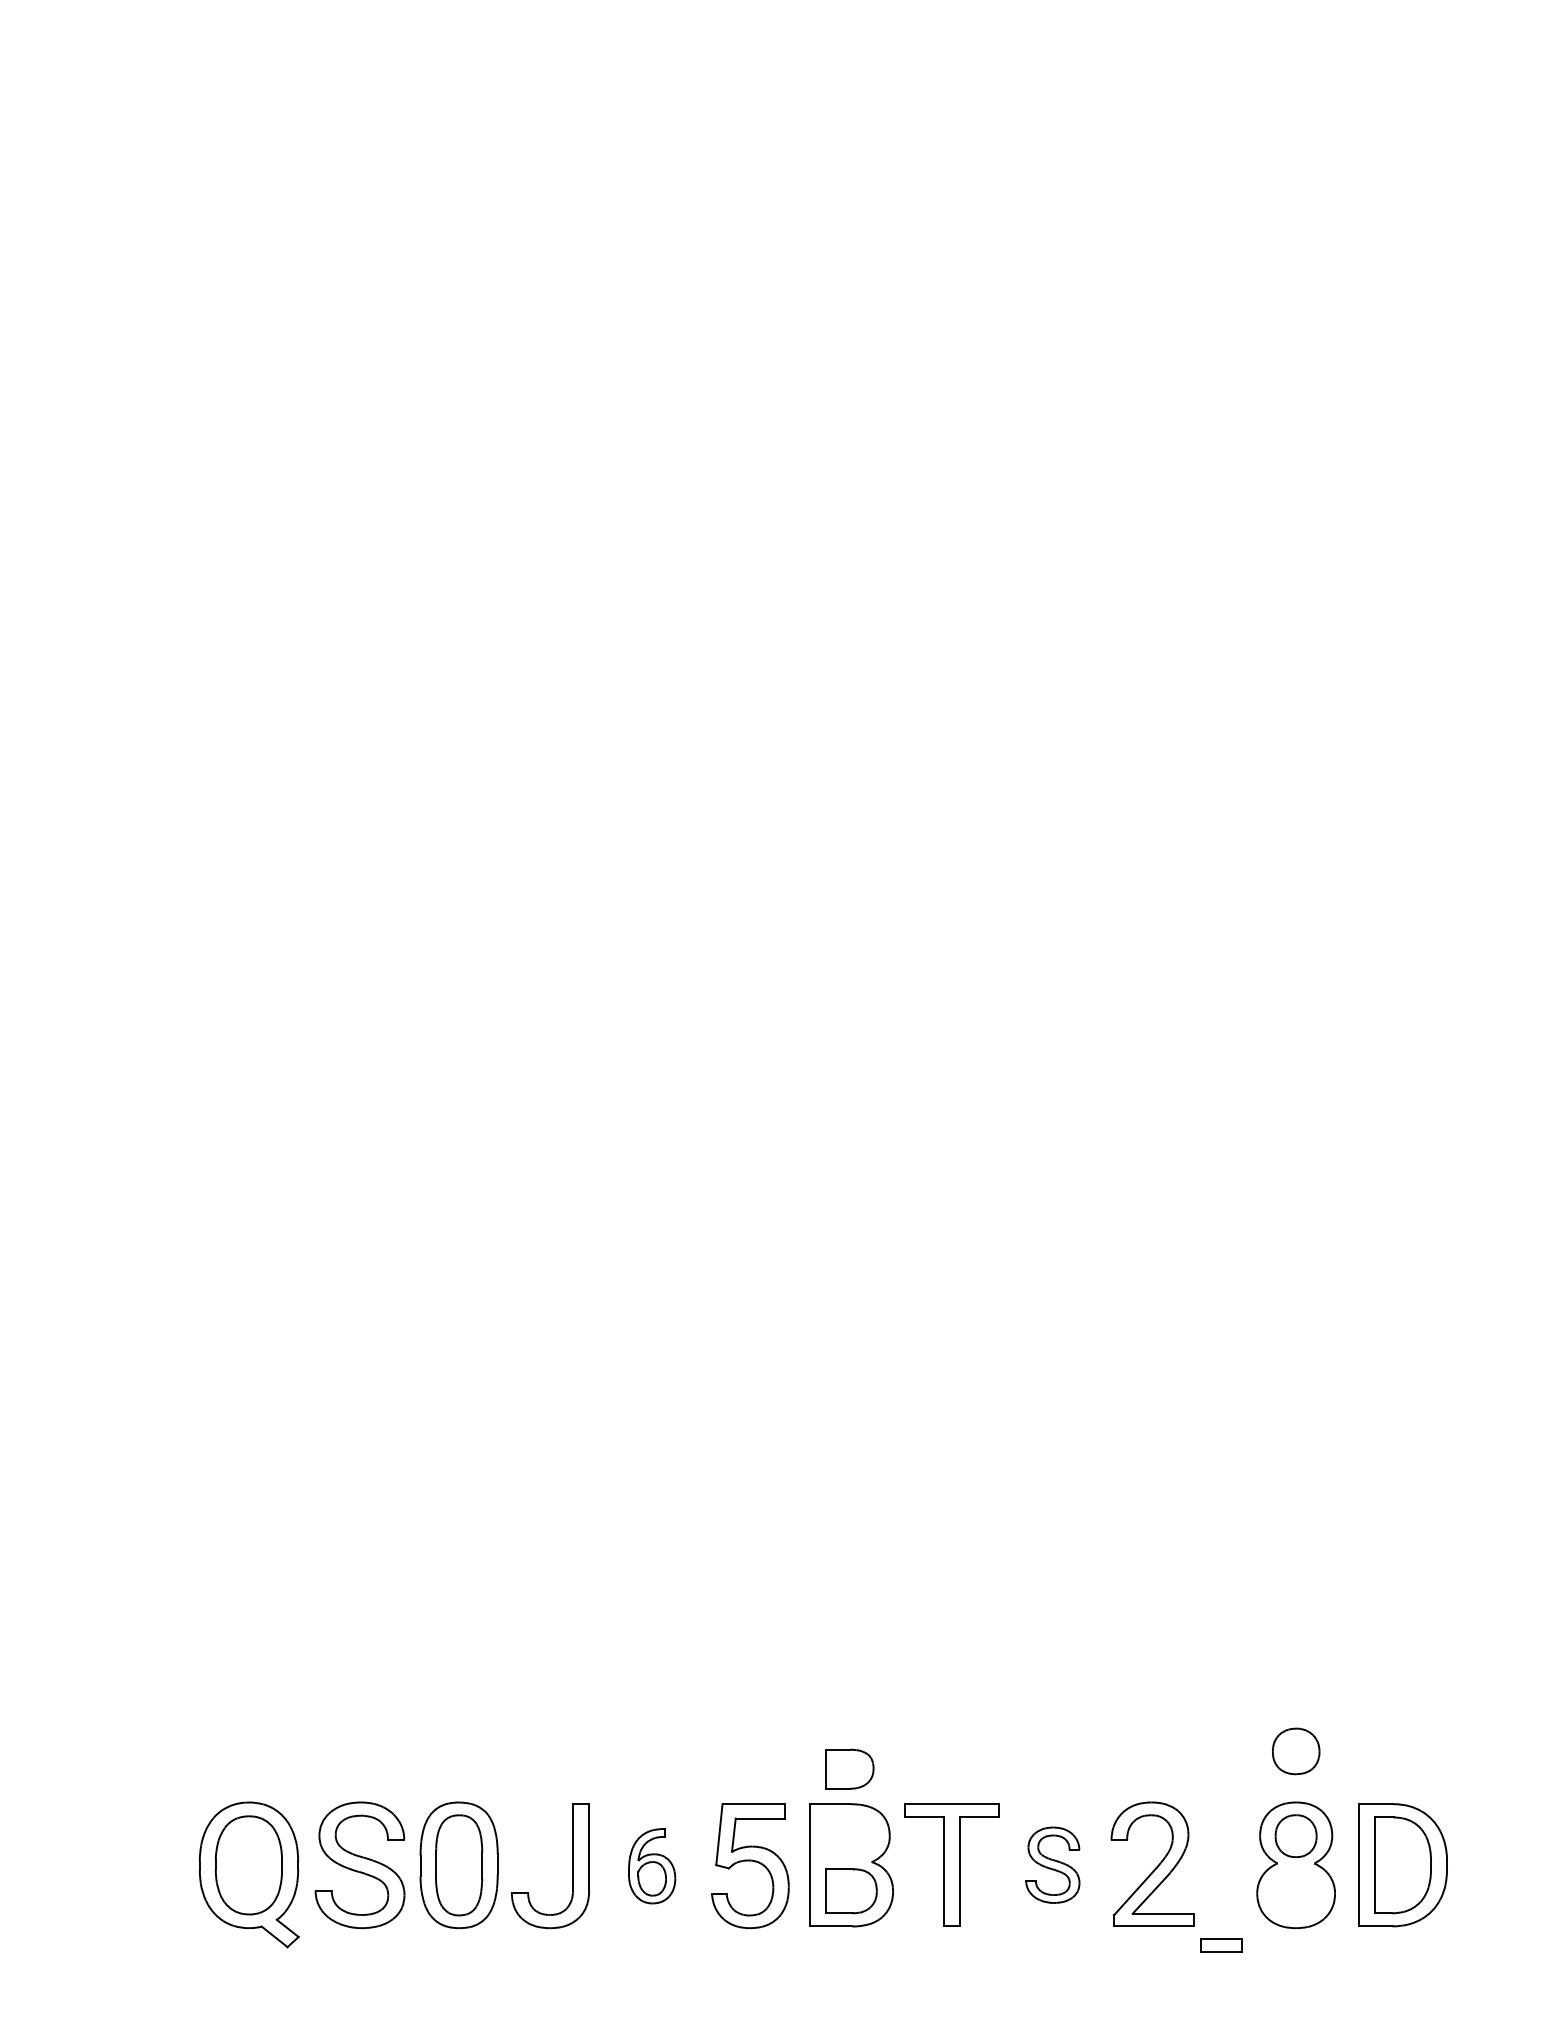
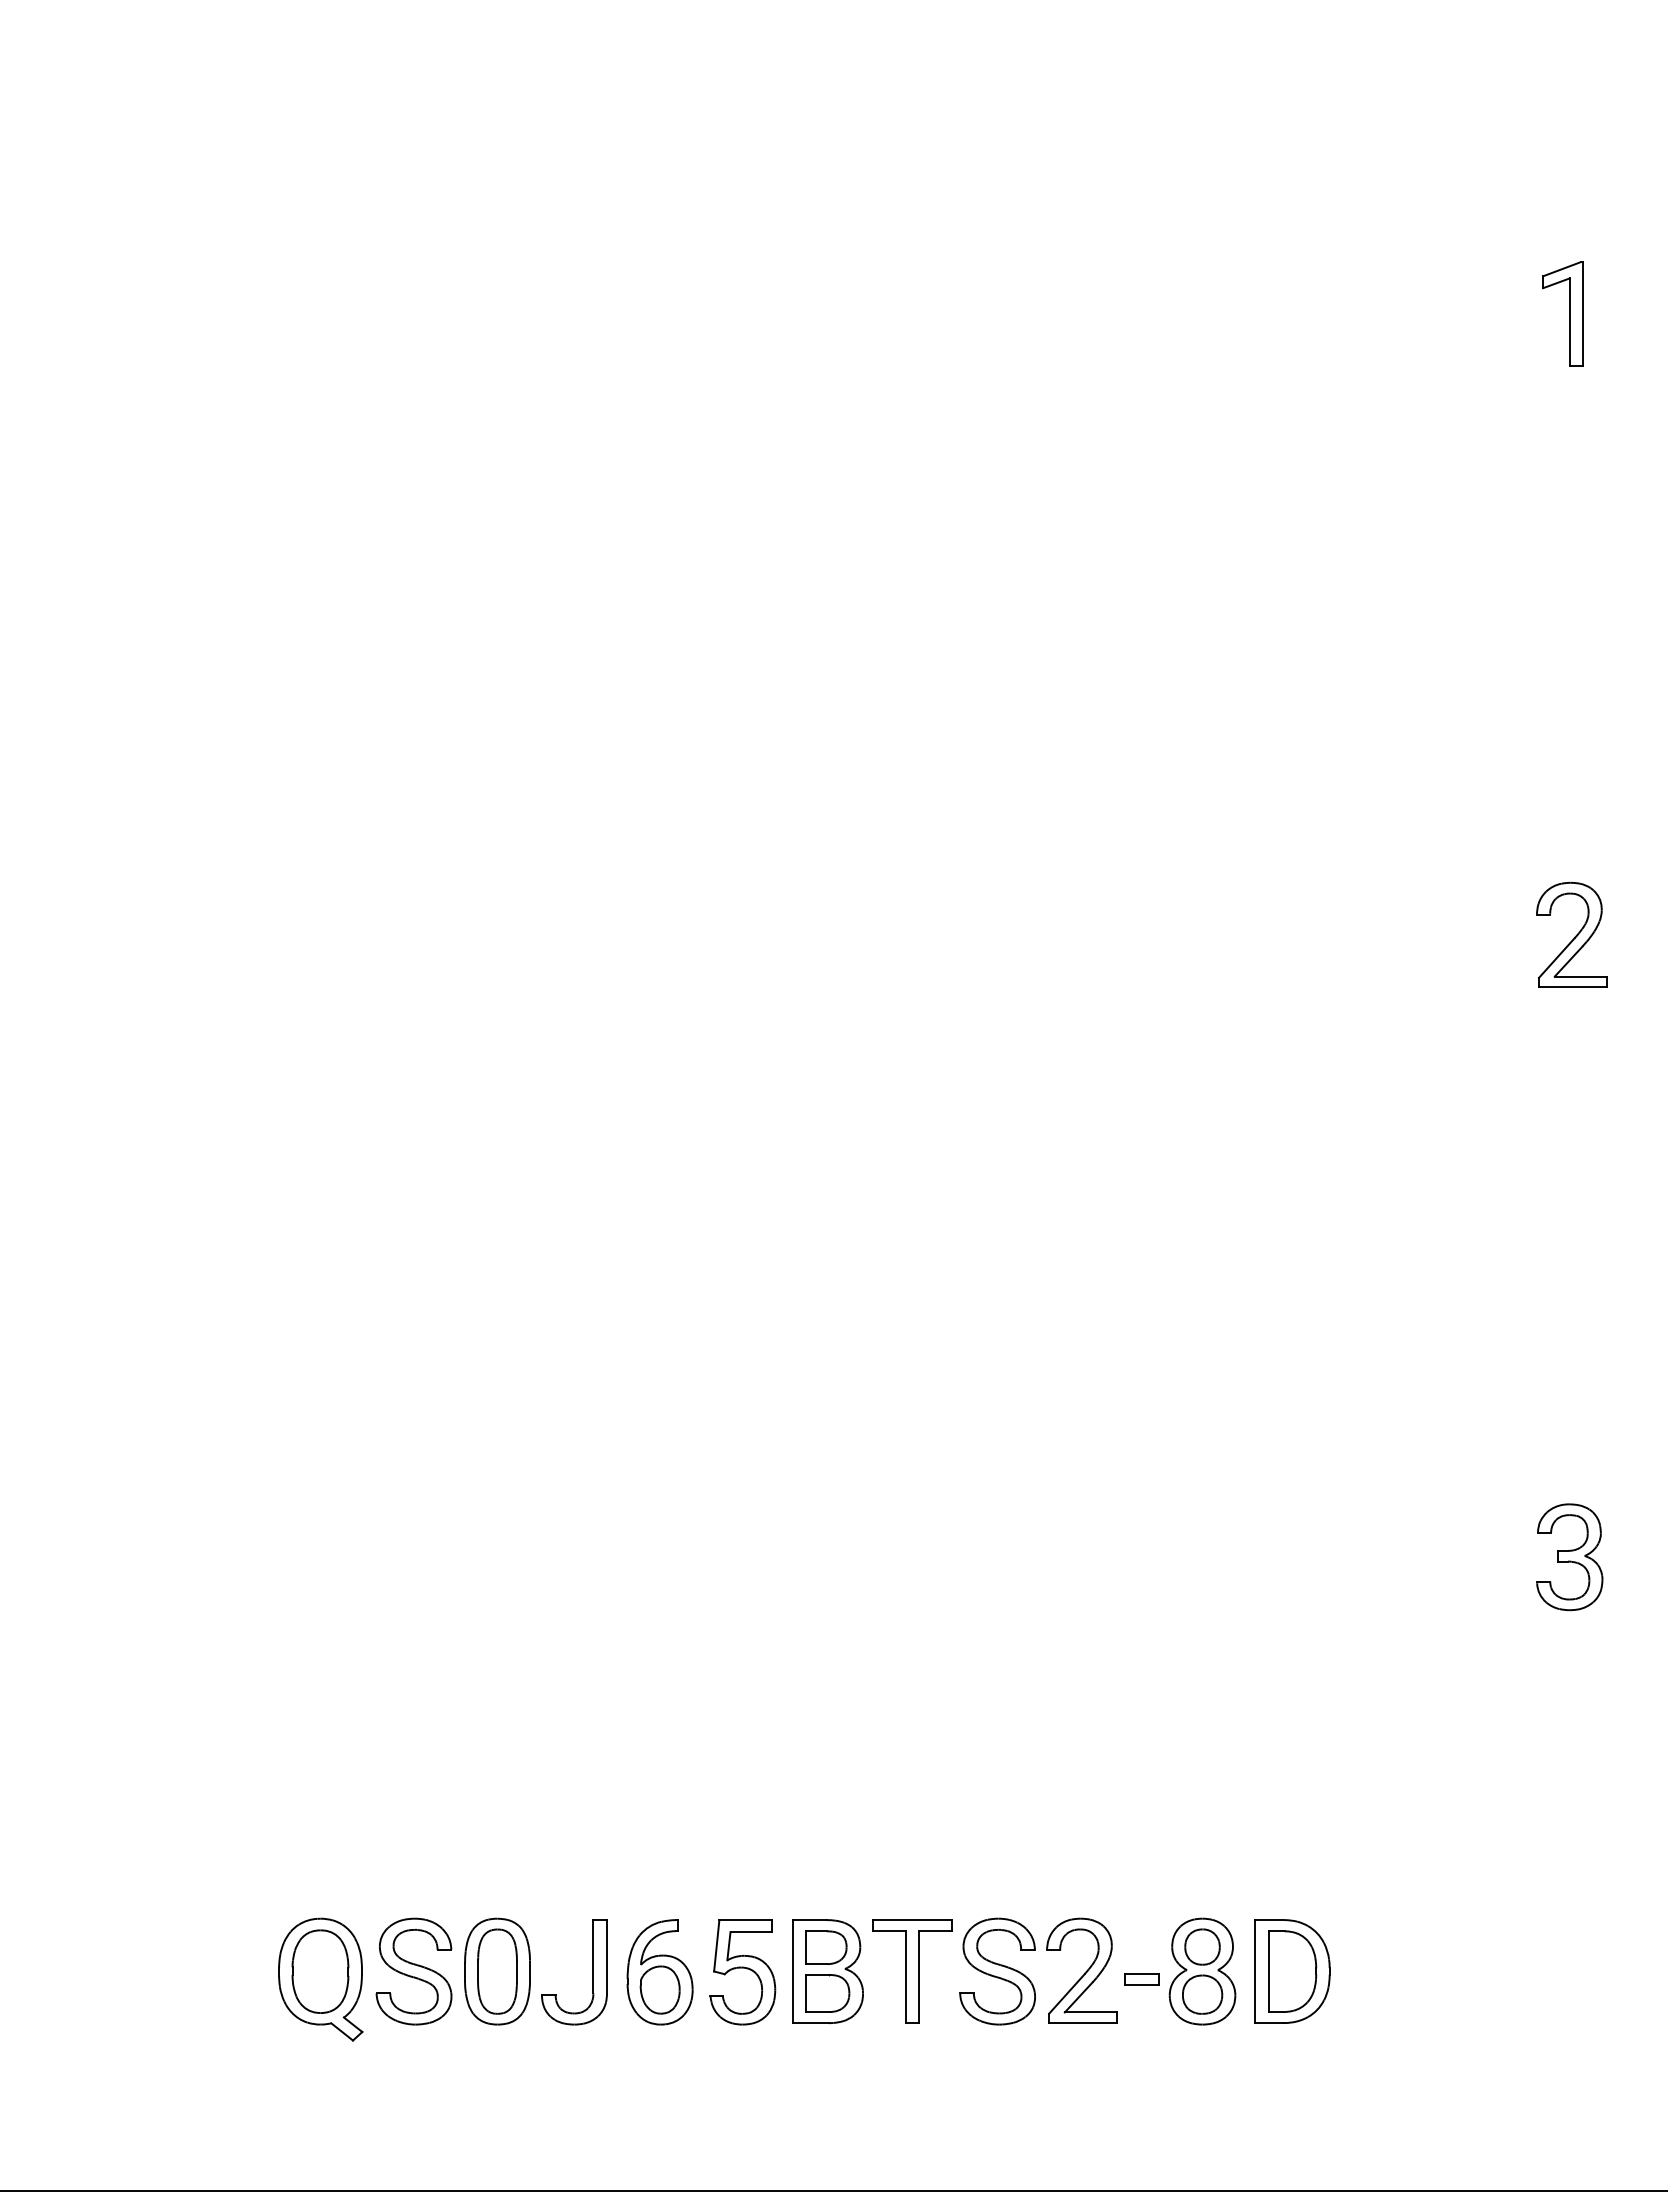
part: (1296, 1751) -> (1202, 1994), moved
part: (849, 1768) -> (826, 1947), moved
part: (1052, 1865) -> (997, 1971), size x1.67
part: (651, 1866) -> (659, 1972), size x1.67
part: (1221, 1945) -> (1141, 1979), moved

